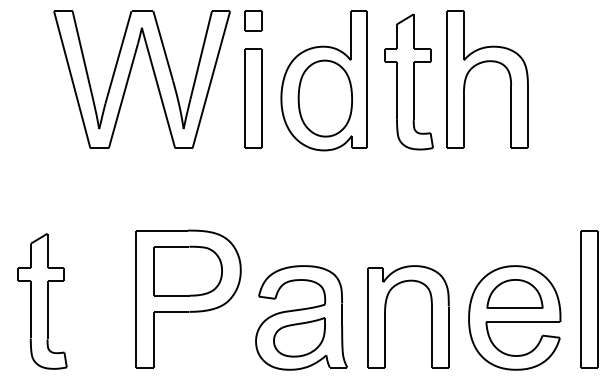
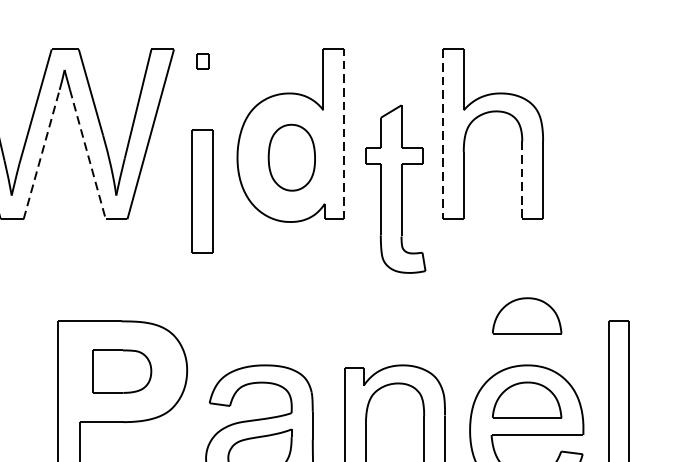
part: (253, 20) -> (202, 60), size x0.6
line: (367, 79) -> (344, 134), solid -> dashed
line: (447, 79) -> (443, 134), solid -> dashed
part: (408, 81) -> (395, 188), moved
line: (123, 95) -> (41, 153), solid -> dashed
line: (160, 96) -> (87, 155), solid -> dashed
part: (253, 98) -> (202, 191), moved
part: (324, 98) -> (290, 157), size x0.7
line: (511, 117) -> (522, 181), solid -> dashed
part: (514, 225) -> (526, 315), added
part: (187, 270) -> (121, 370), size x0.7

